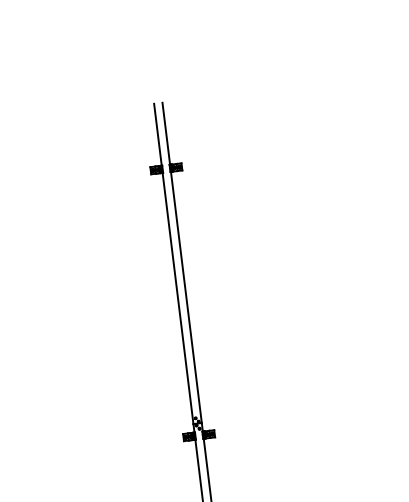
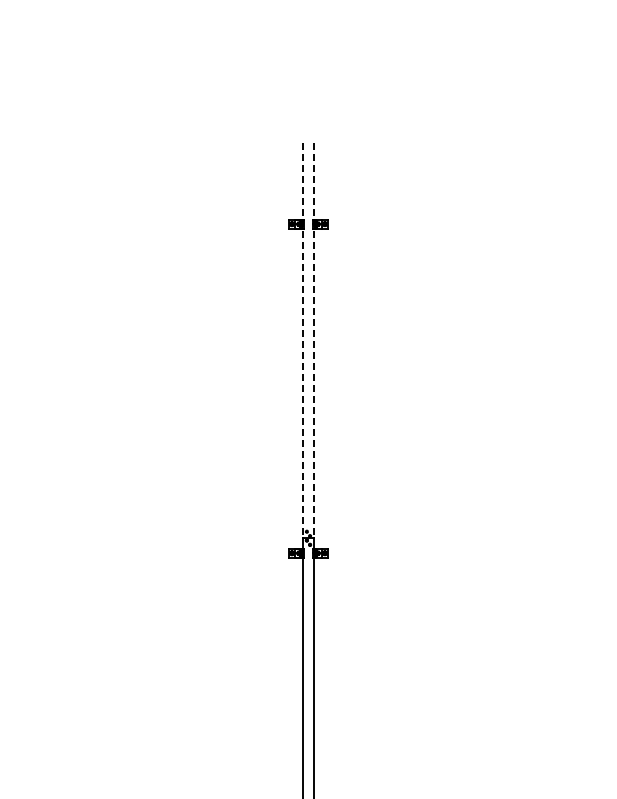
line: (182, 263) -> (313, 341), solid -> dashed
line: (173, 264) -> (303, 341), solid -> dashed

